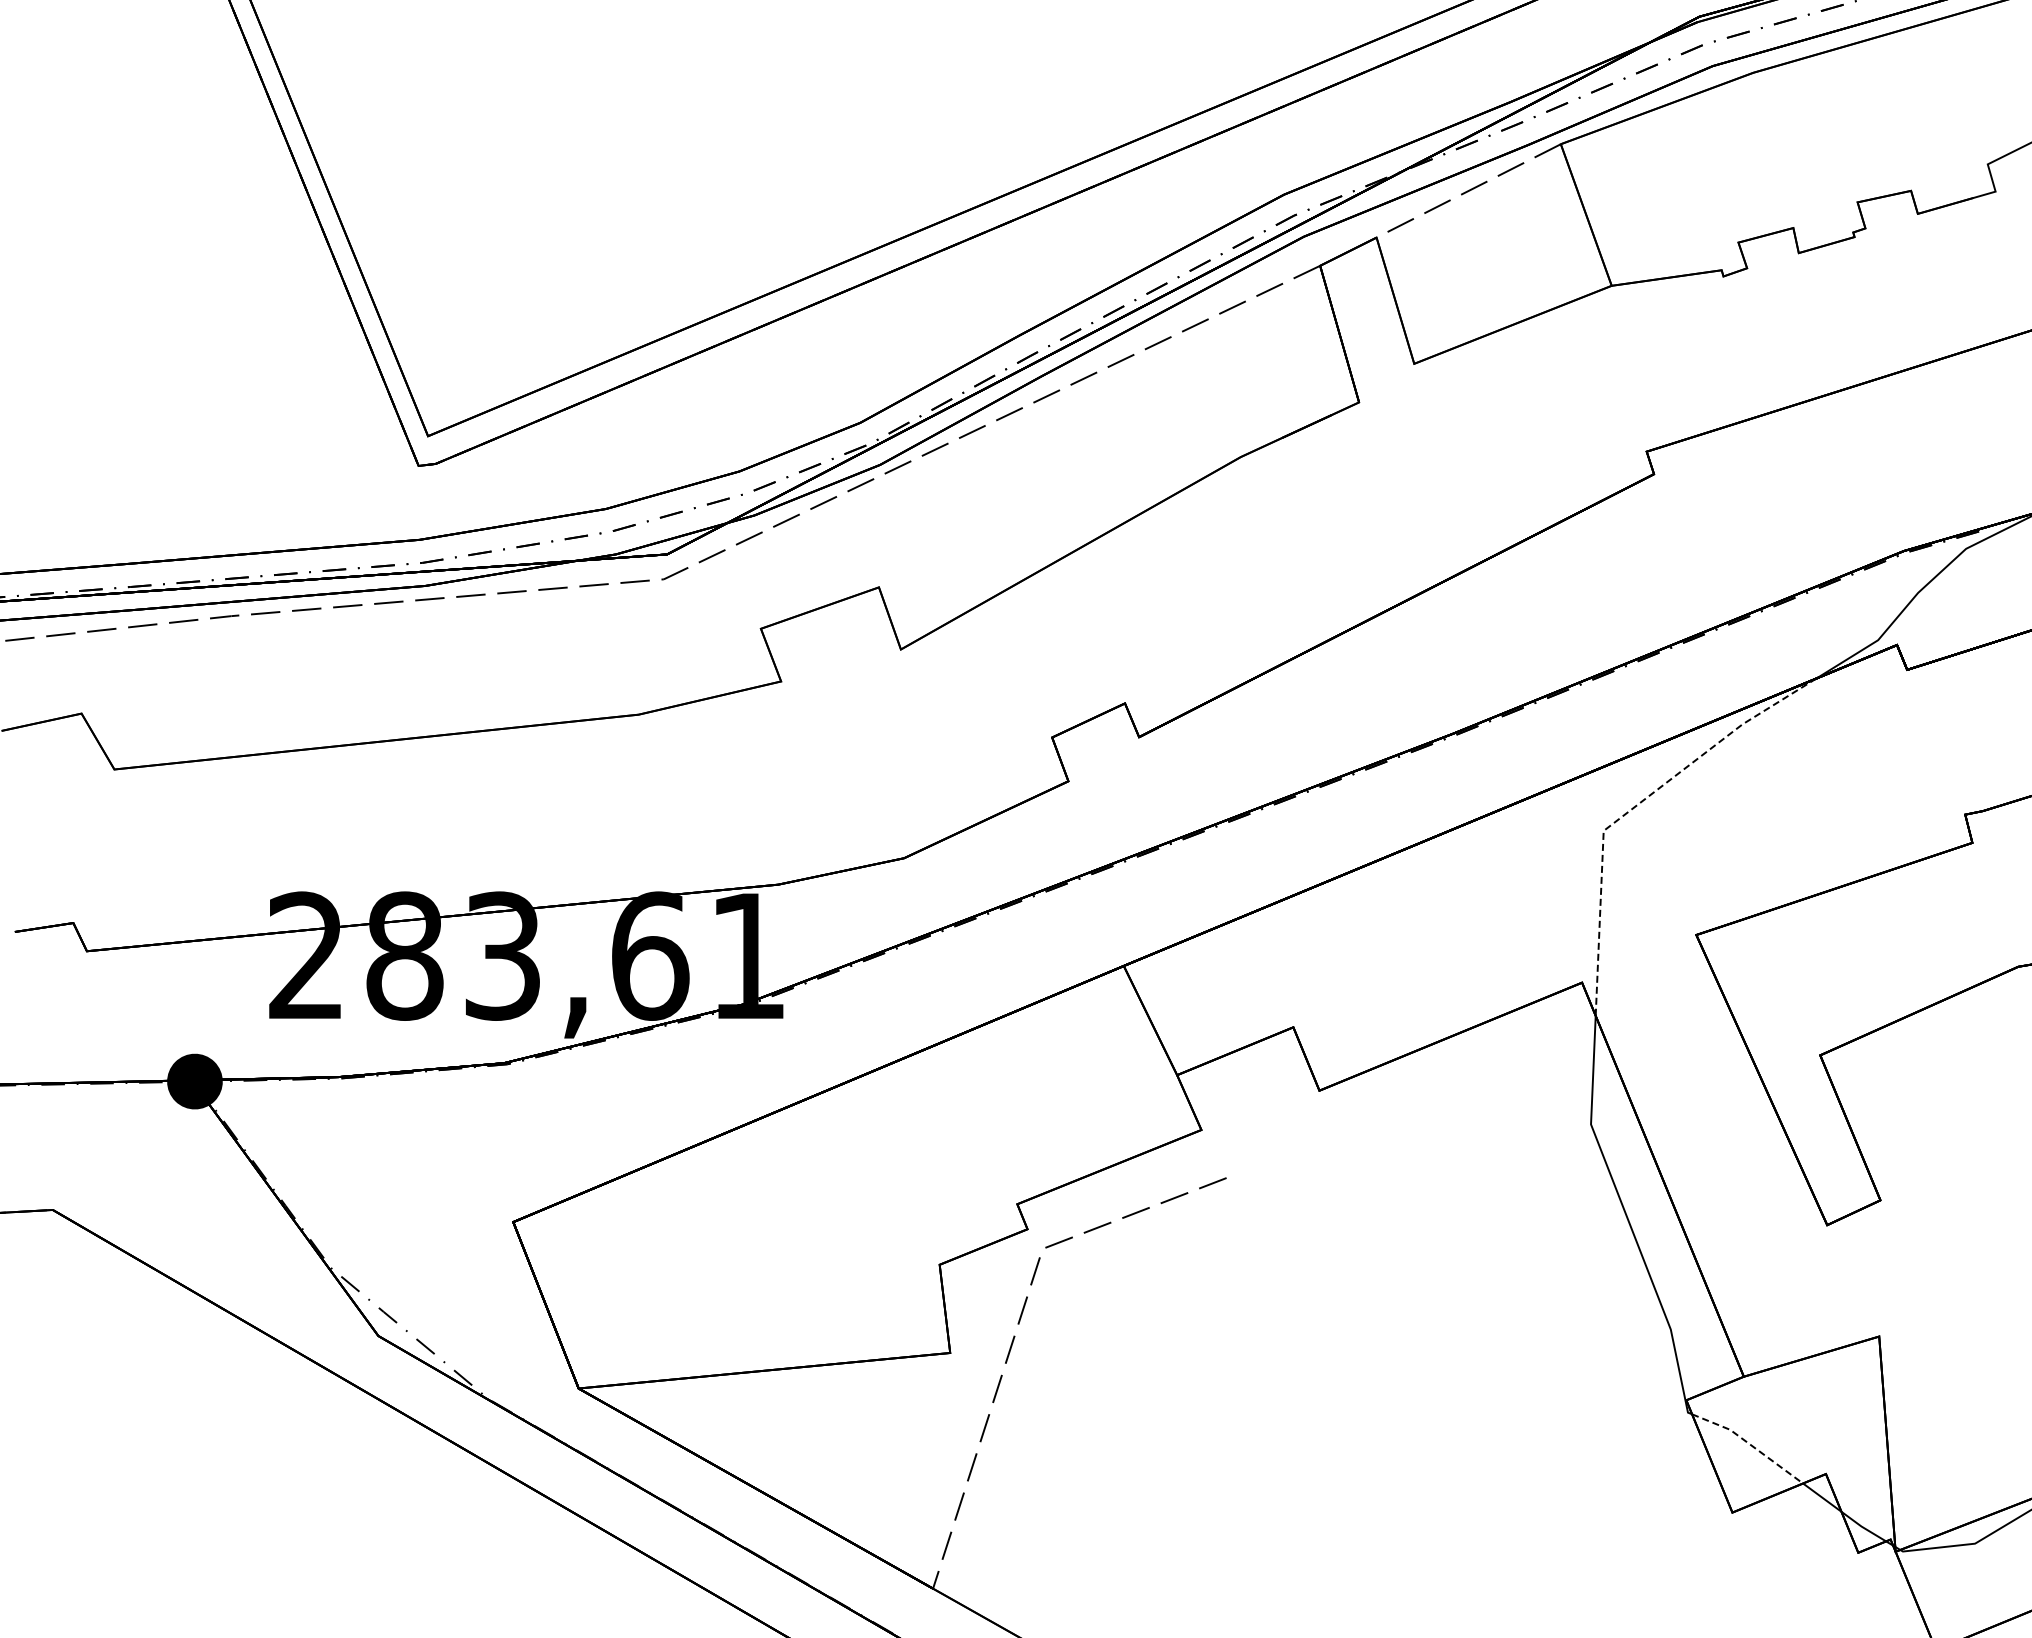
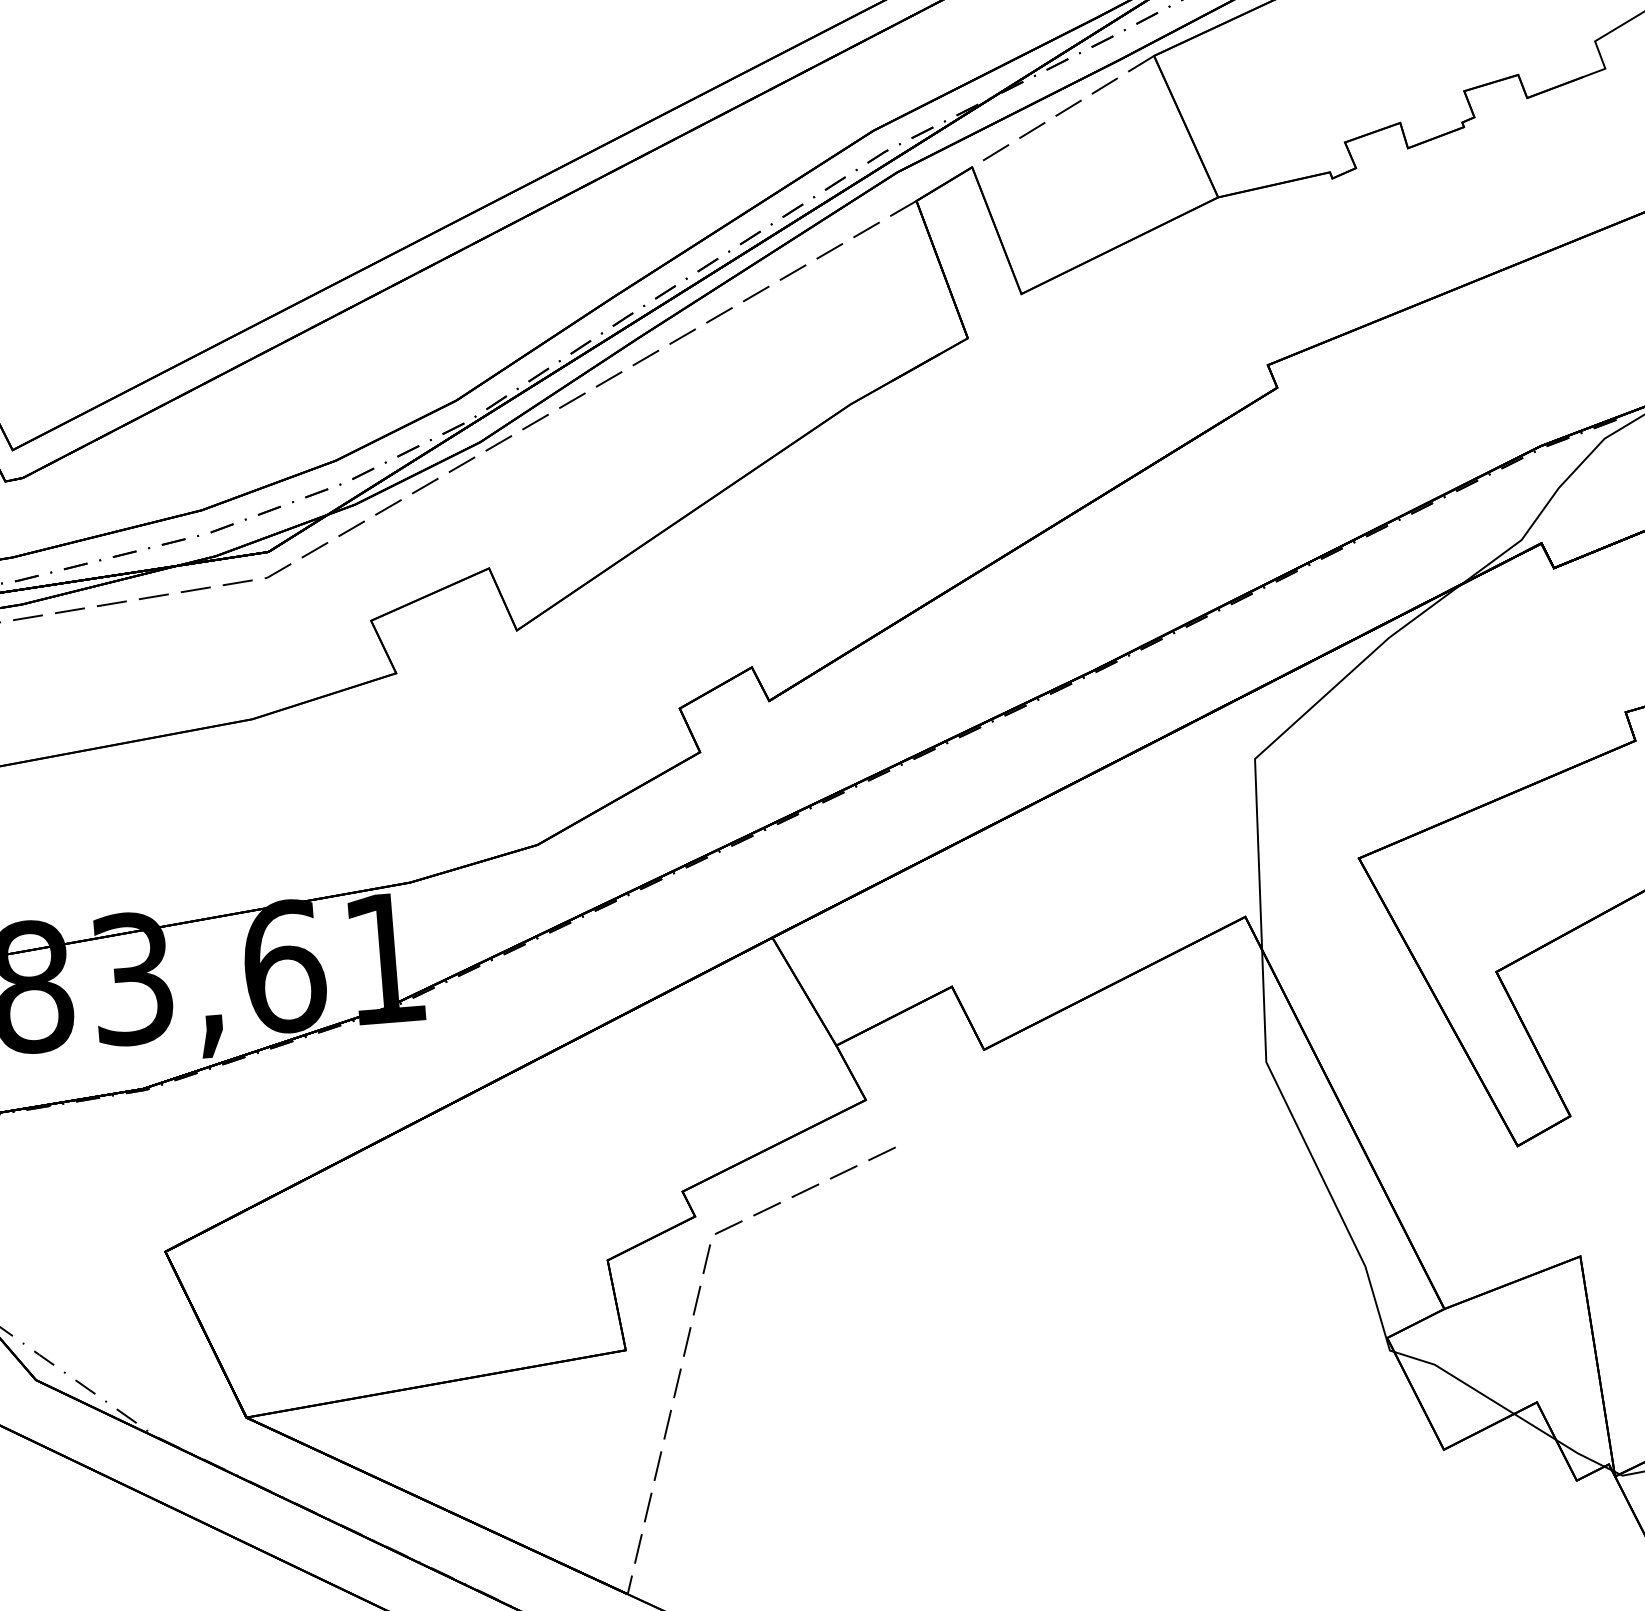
line: (1633, 807) -> (1283, 732), dashed -> solid
line: (1749, 1443) -> (1455, 1377), dashed -> solid

